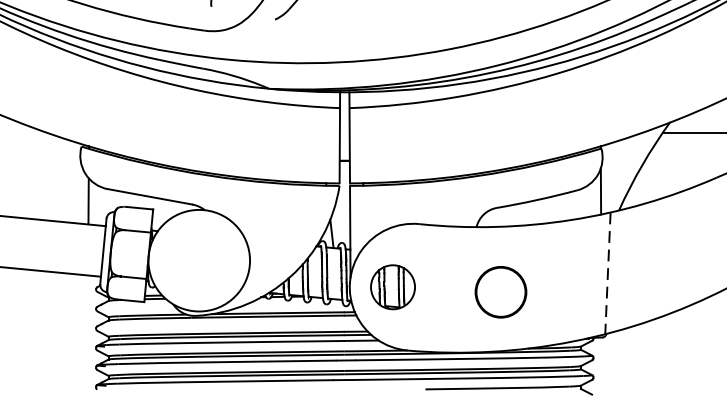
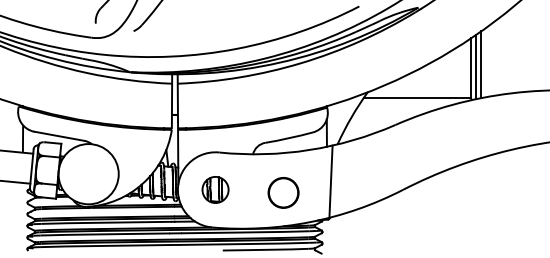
line: (607, 274) -> (330, 182), dashed -> solid
part: (392, 286) -> (215, 189), moved
circle: (500, 291) -> (283, 192), moved

